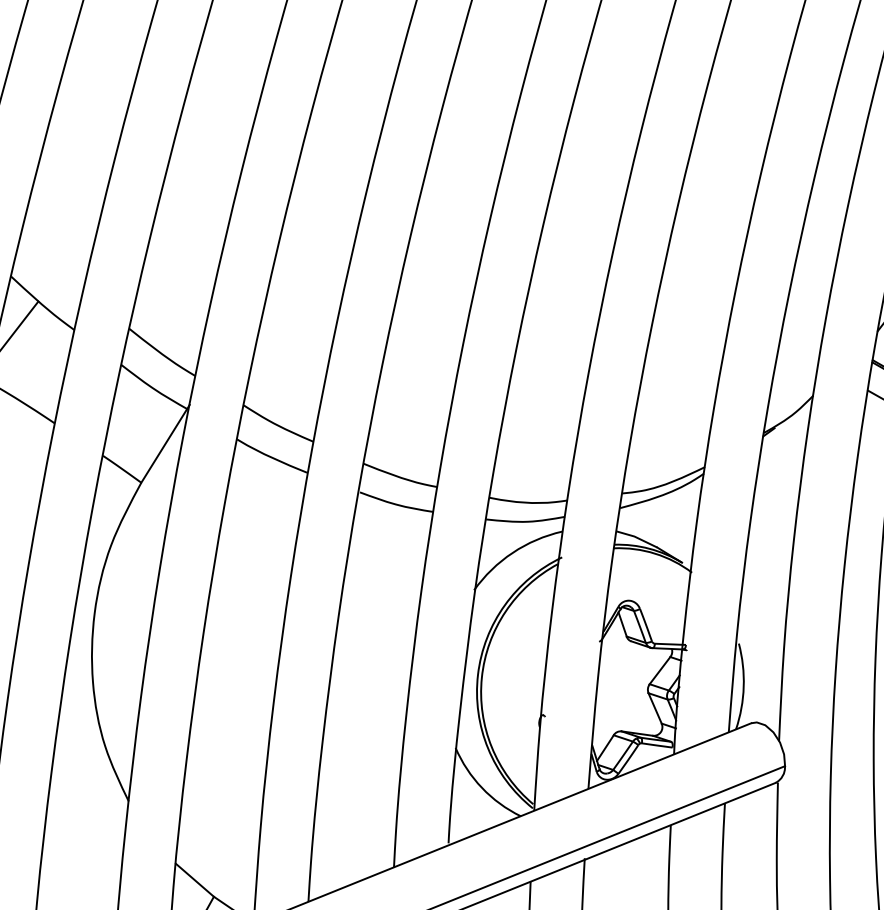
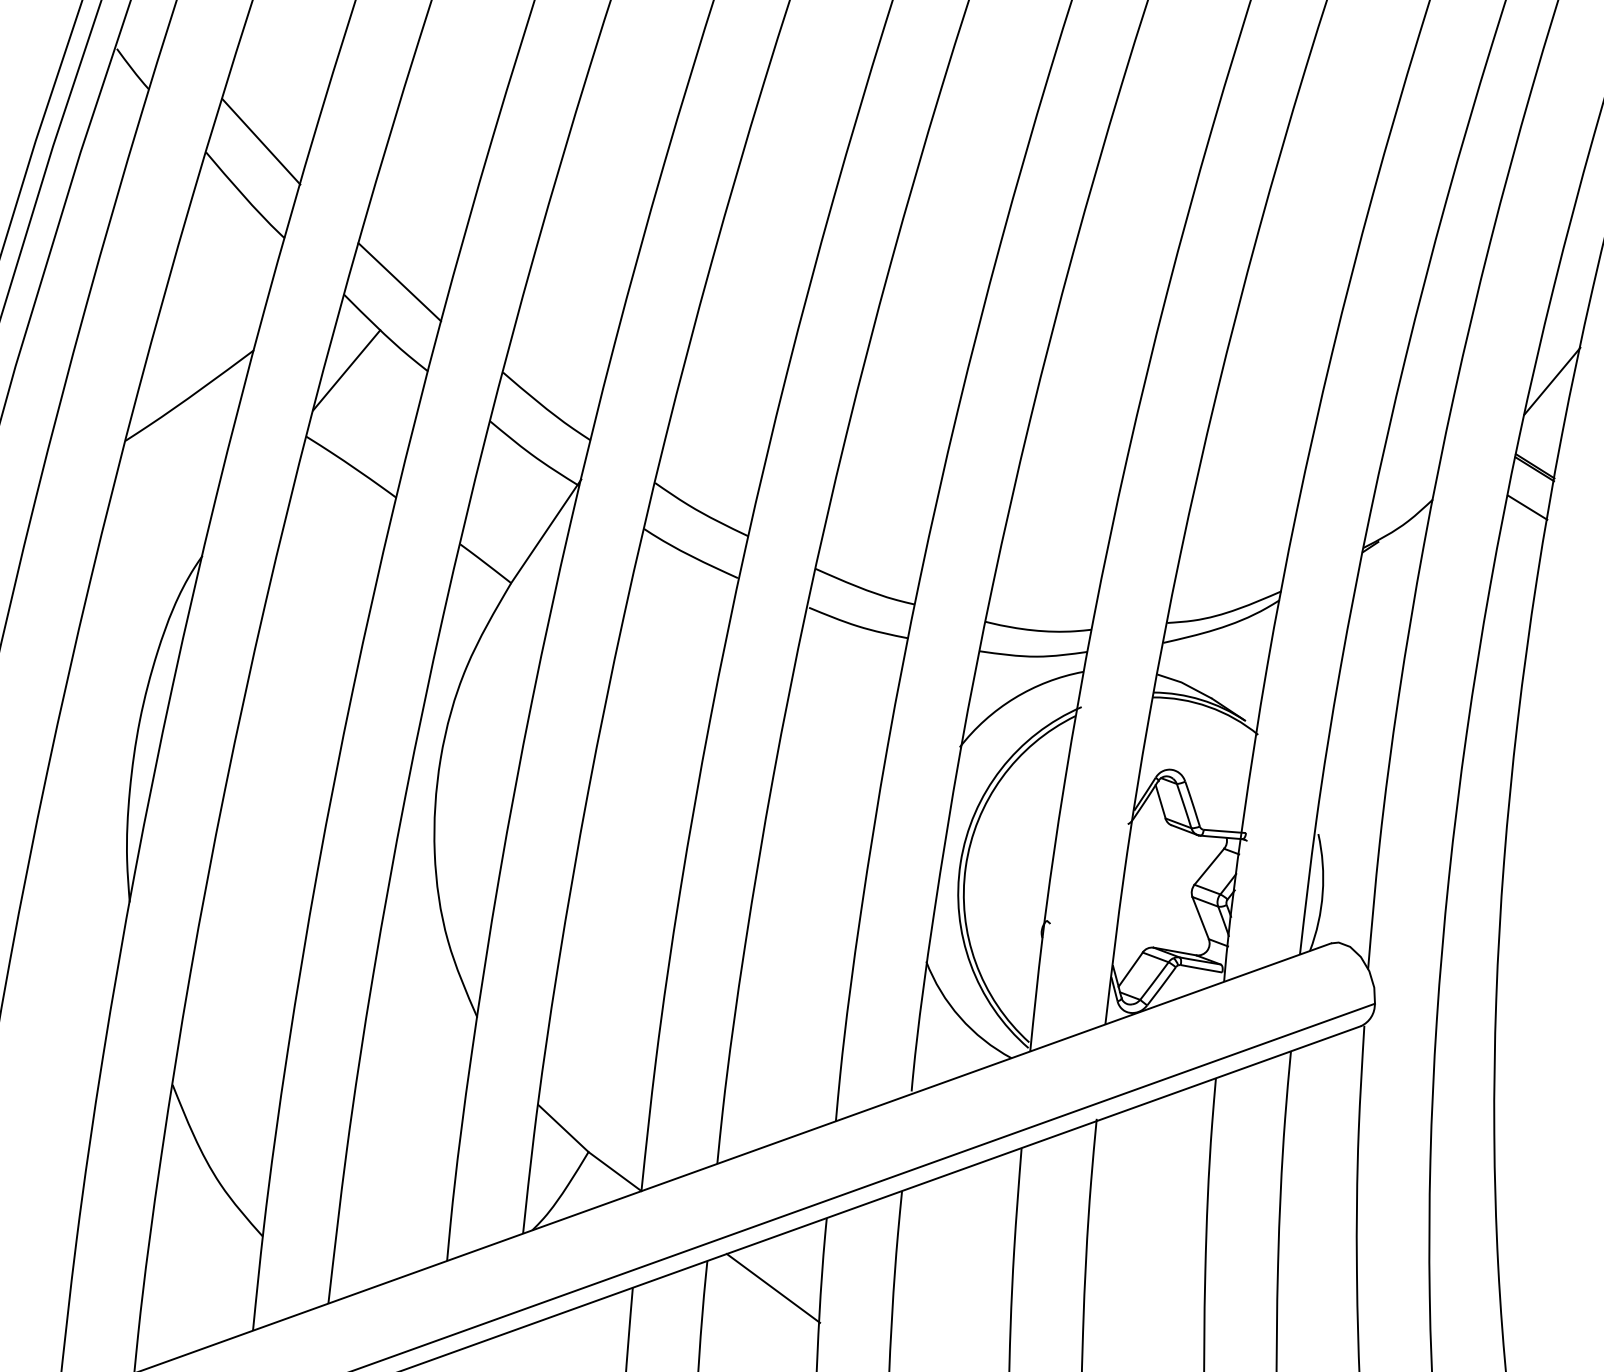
line: (51, 265) -> (399, 282), added

